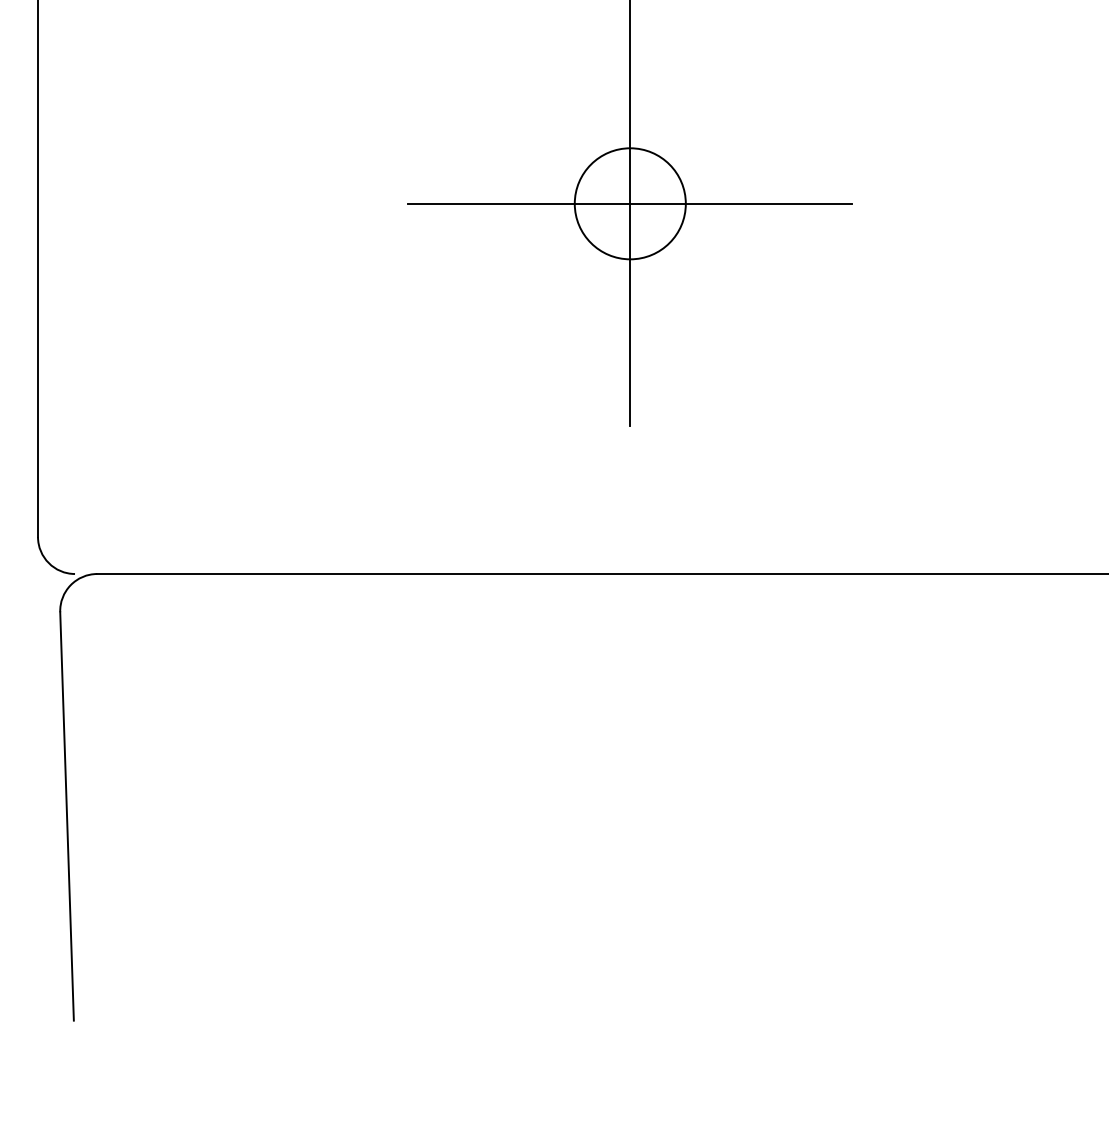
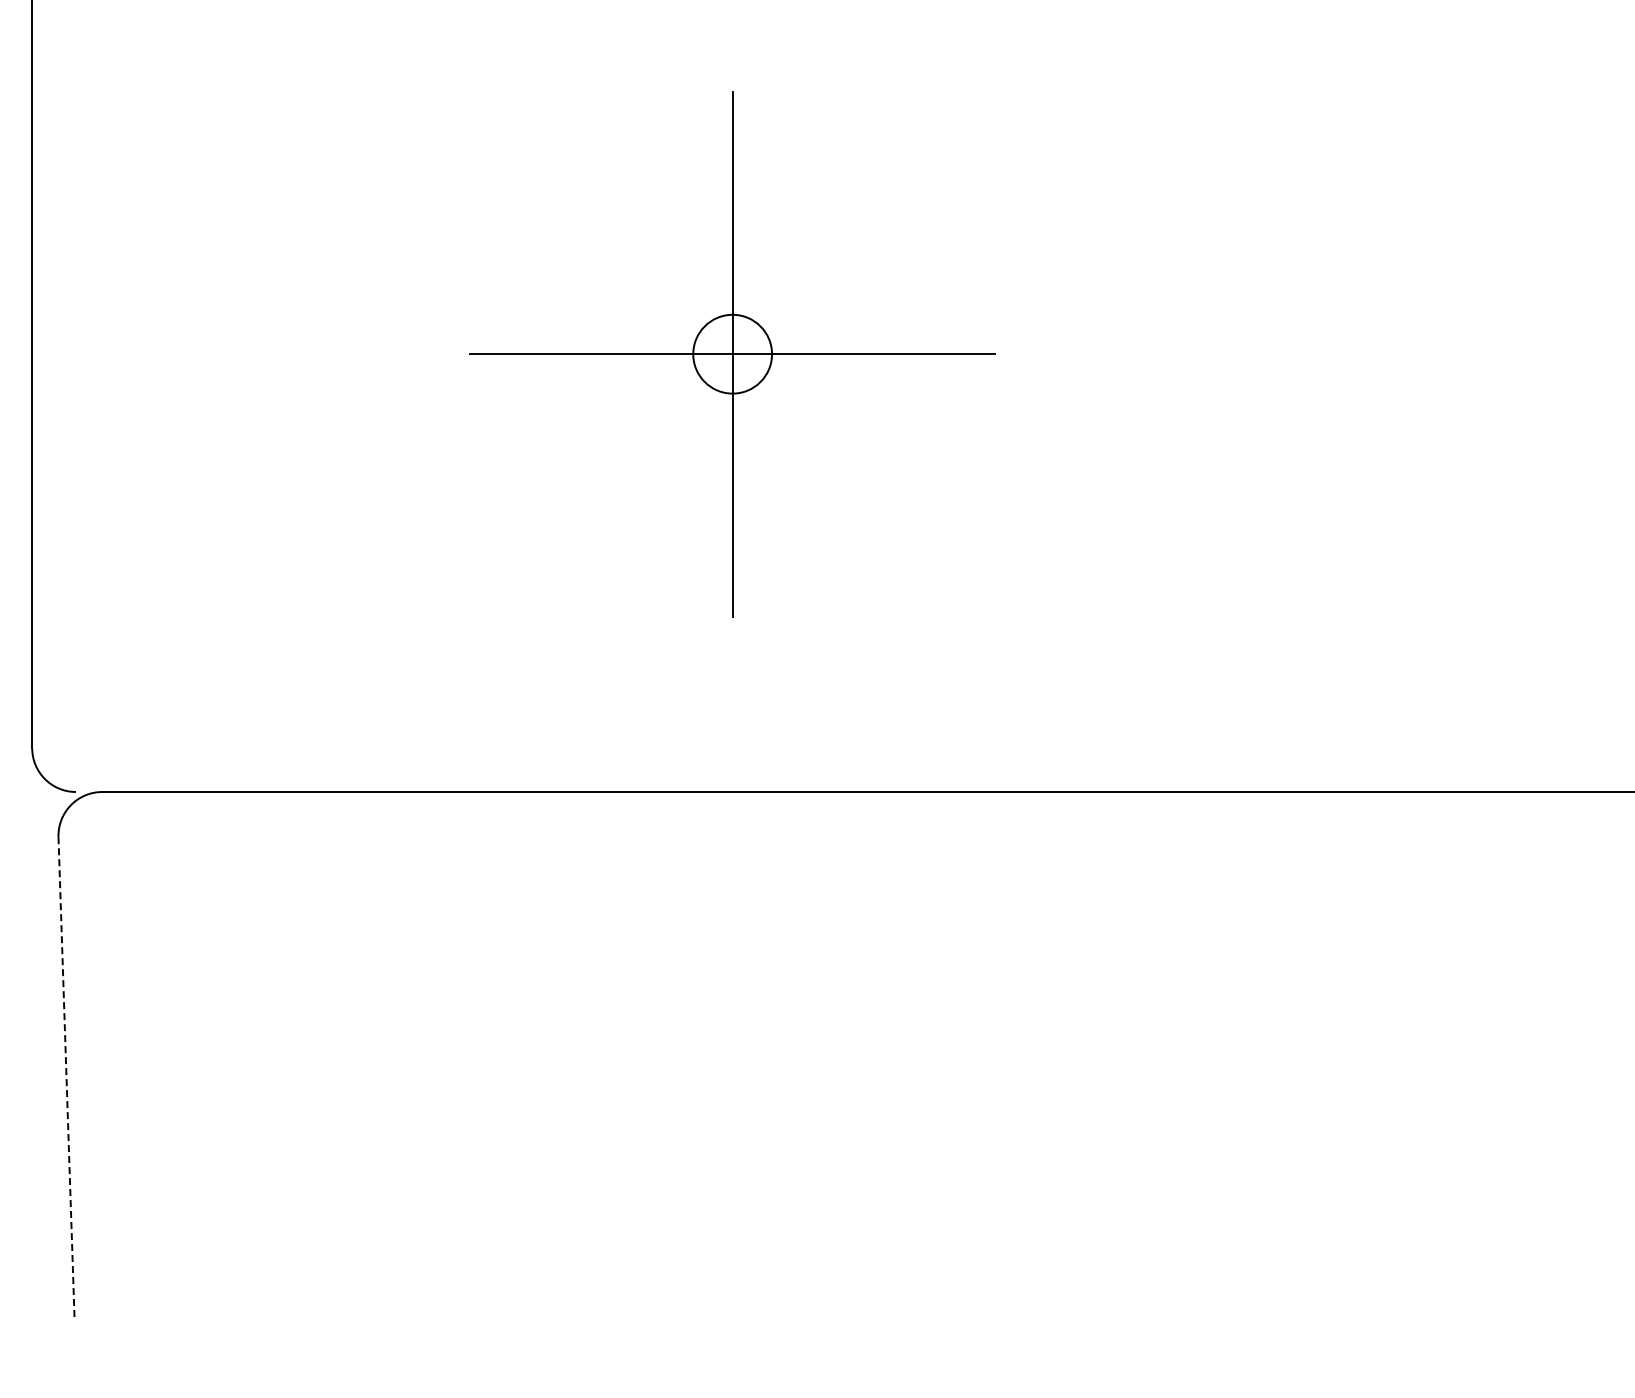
circle: (630, 203) -> (732, 353), size x0.6
line: (67, 816) -> (66, 1078), solid -> dashed

